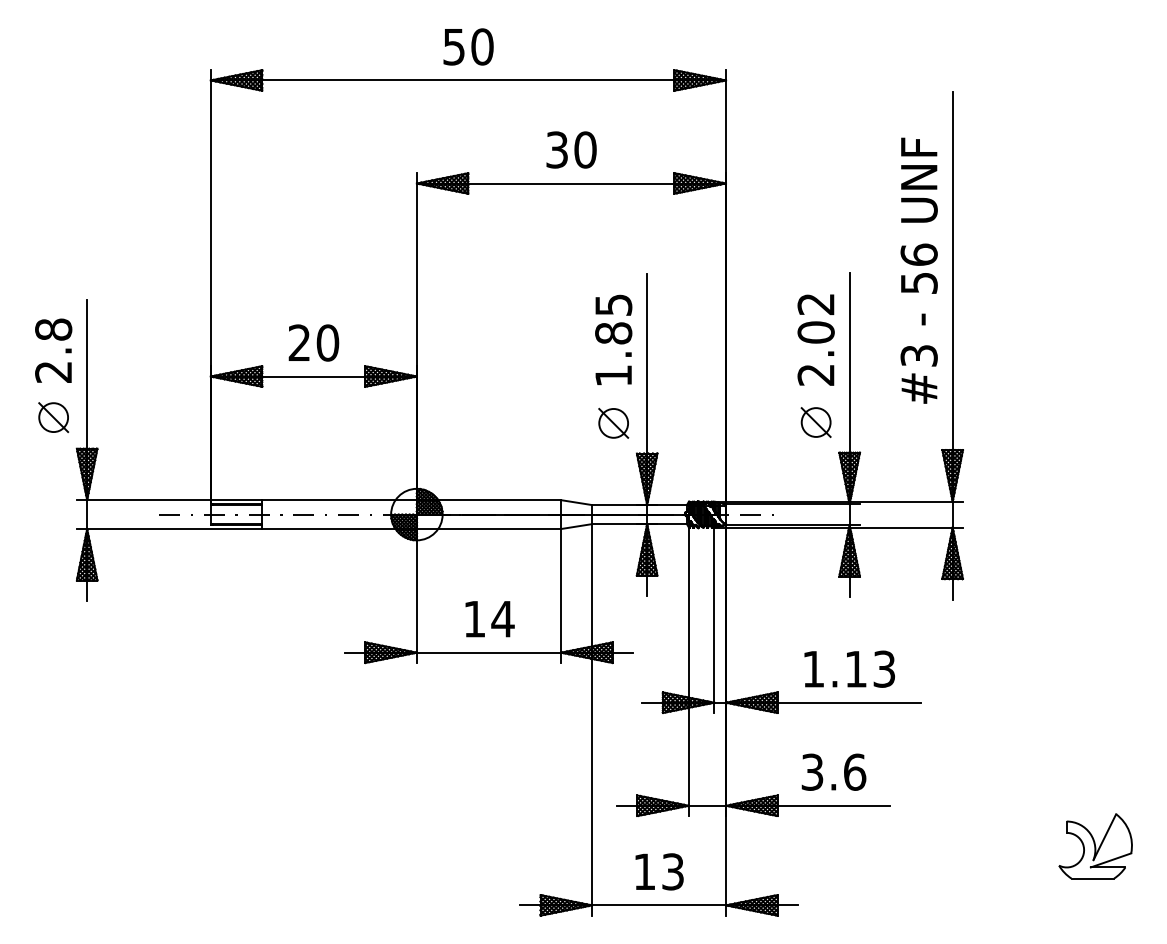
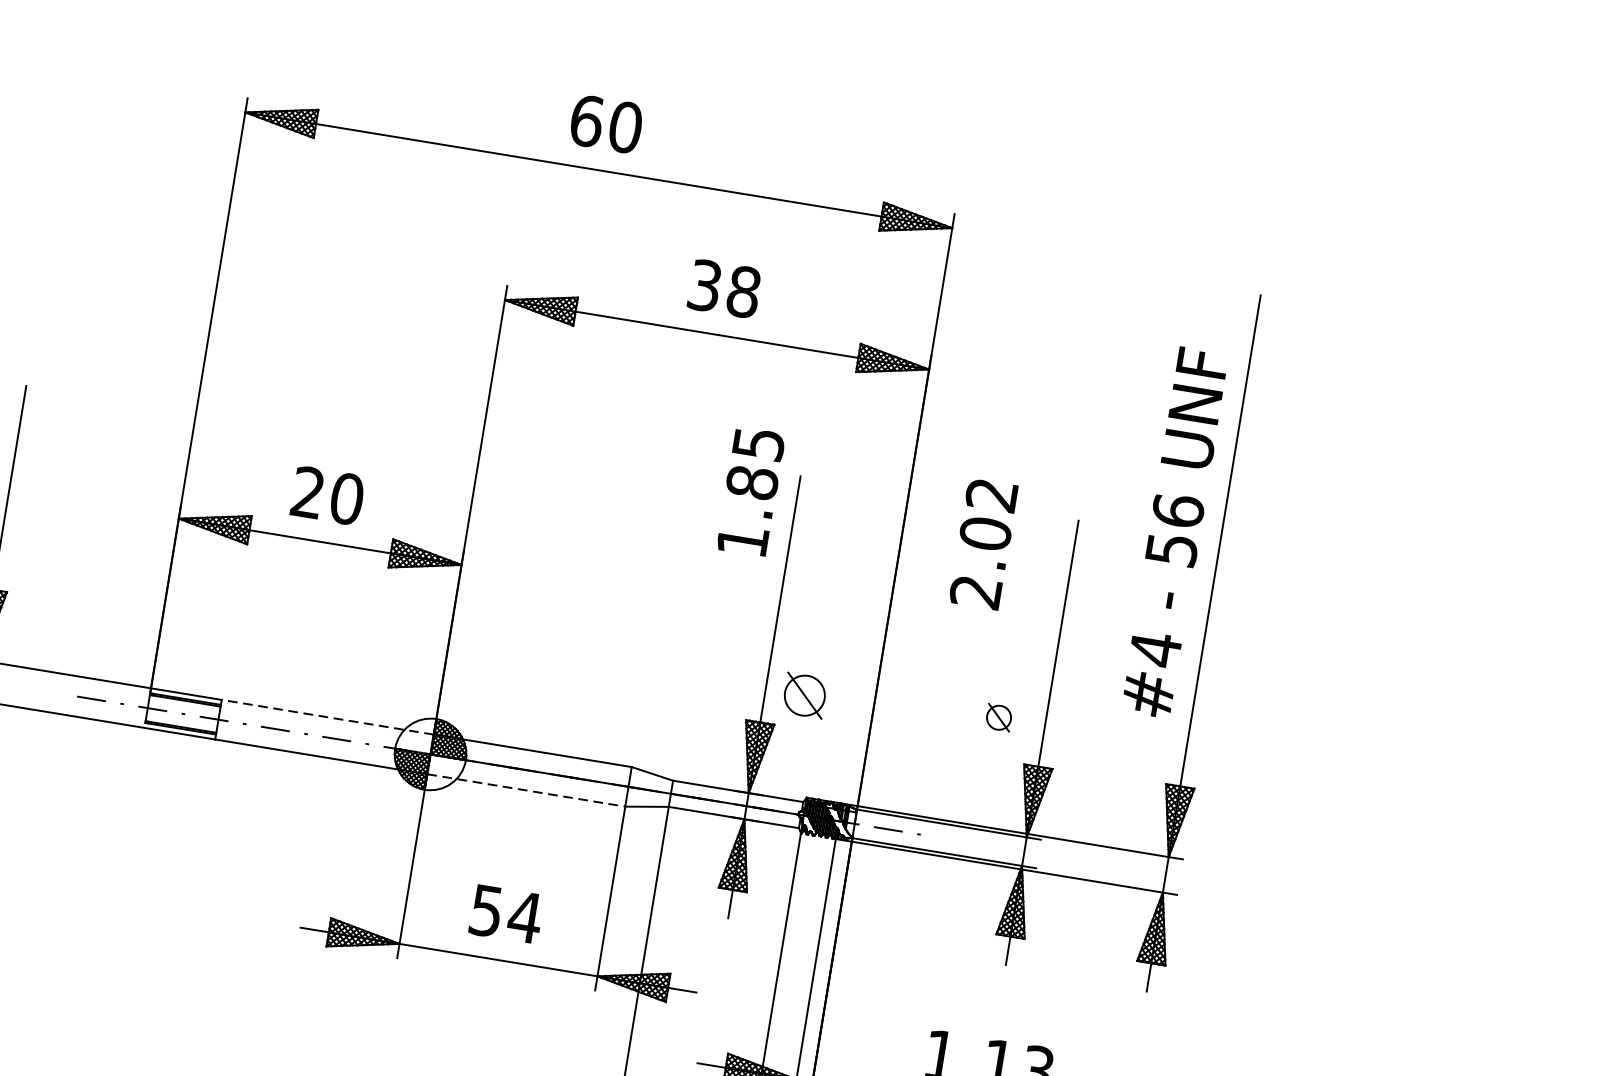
text: (454, 46) -> (587, 120), 50 -> 60
text: (585, 149) -> (743, 291), 30 -> 38
text: (613, 339) -> (750, 491), moved
text: (815, 339) -> (983, 543), moved
text: (918, 355) -> (1154, 648), #3 -> #4
part: (613, 422) -> (804, 694), moved
part: (815, 422) -> (998, 717), size x0.6
line: (339, 500) -> (327, 717), solid -> dashed
line: (489, 529) -> (526, 791), solid -> dashed
text: (474, 619) -> (486, 911), 14 -> 54

